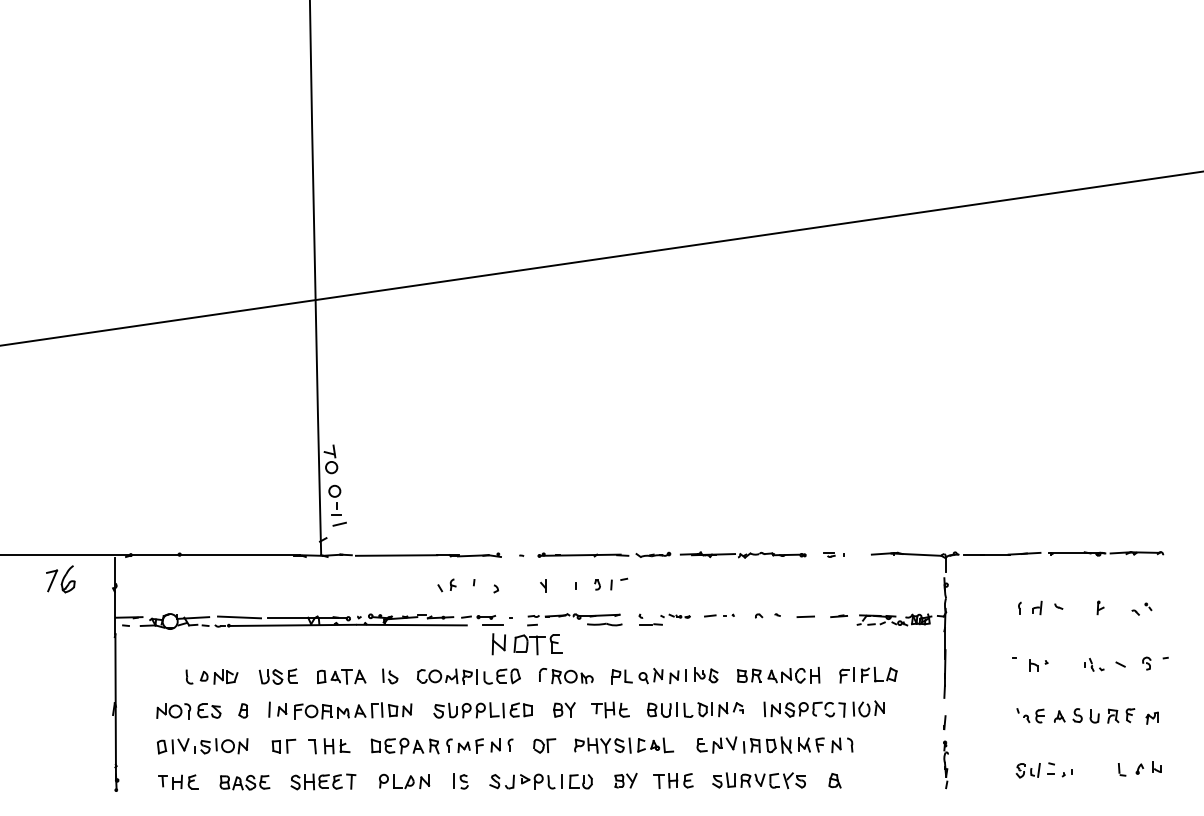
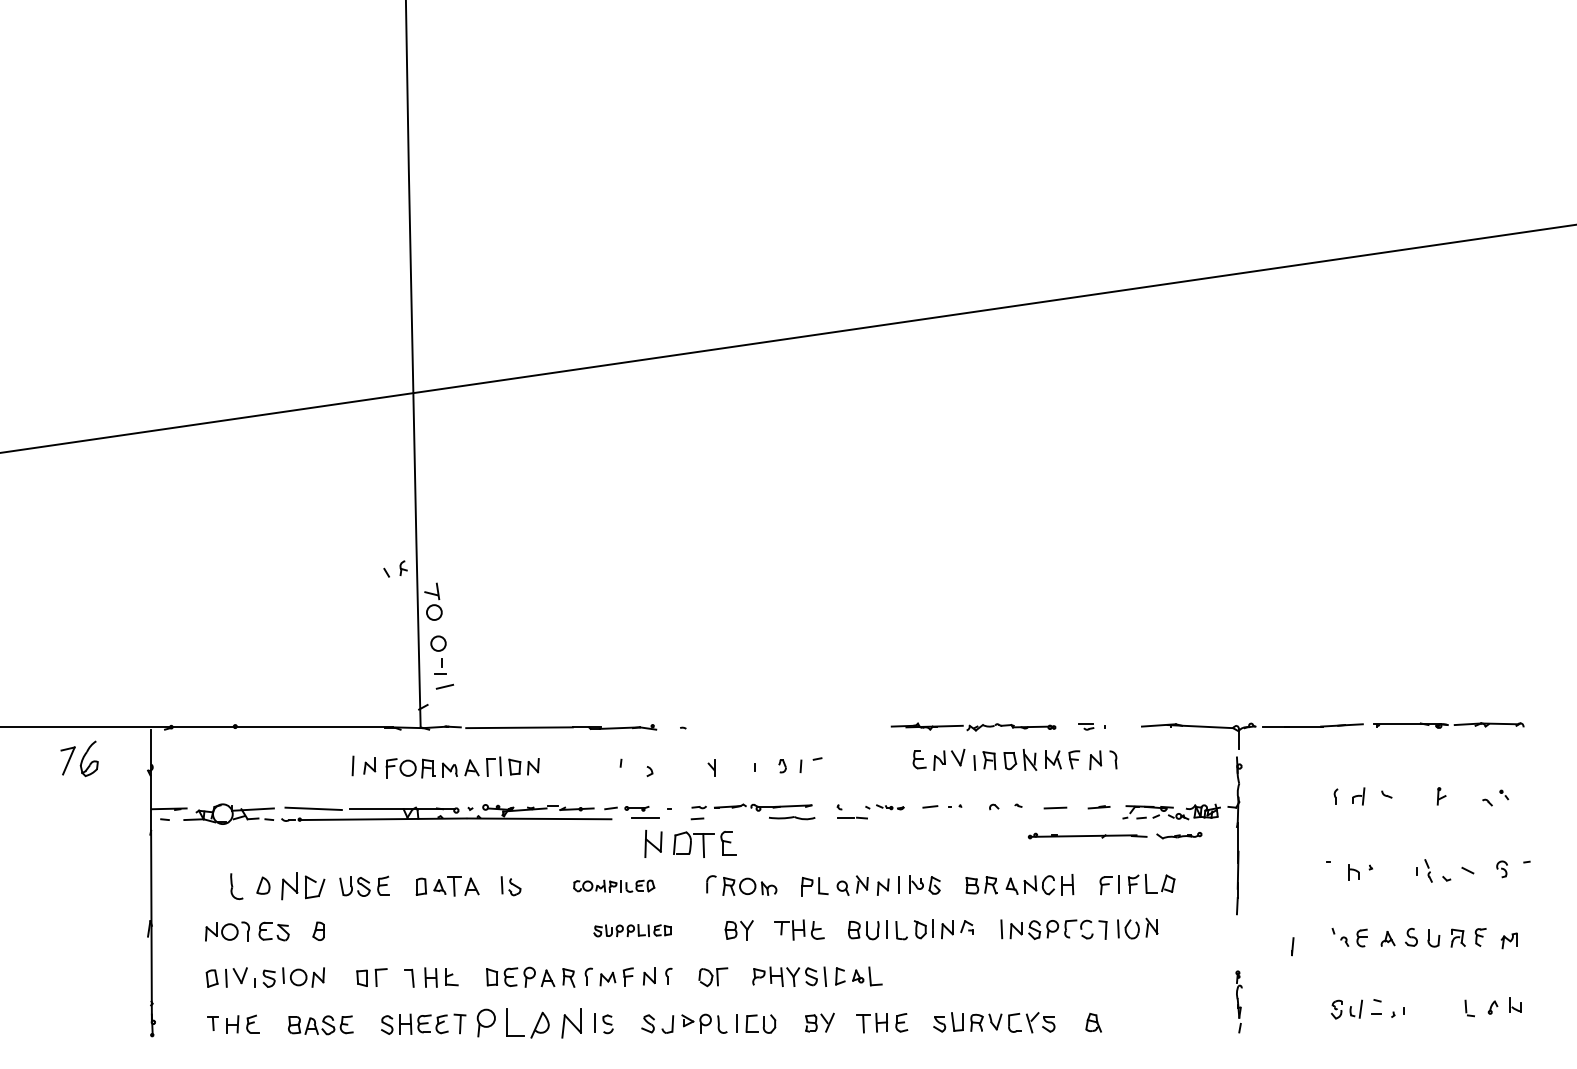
part: (604, 554) -> (1115, 835), moved
part: (446, 585) -> (394, 569), moved
part: (1094, 664) -> (1433, 870), size x1.4
part: (211, 676) -> (276, 886), size x1.4
part: (468, 676) -> (613, 886), size x0.6
part: (340, 710) -> (445, 767), moved
part: (482, 710) -> (631, 930), size x0.6
line: (944, 722) -> (1292, 946), moved
part: (774, 744) -> (1014, 759), moved
part: (404, 781) -> (529, 1023), size x1.6

